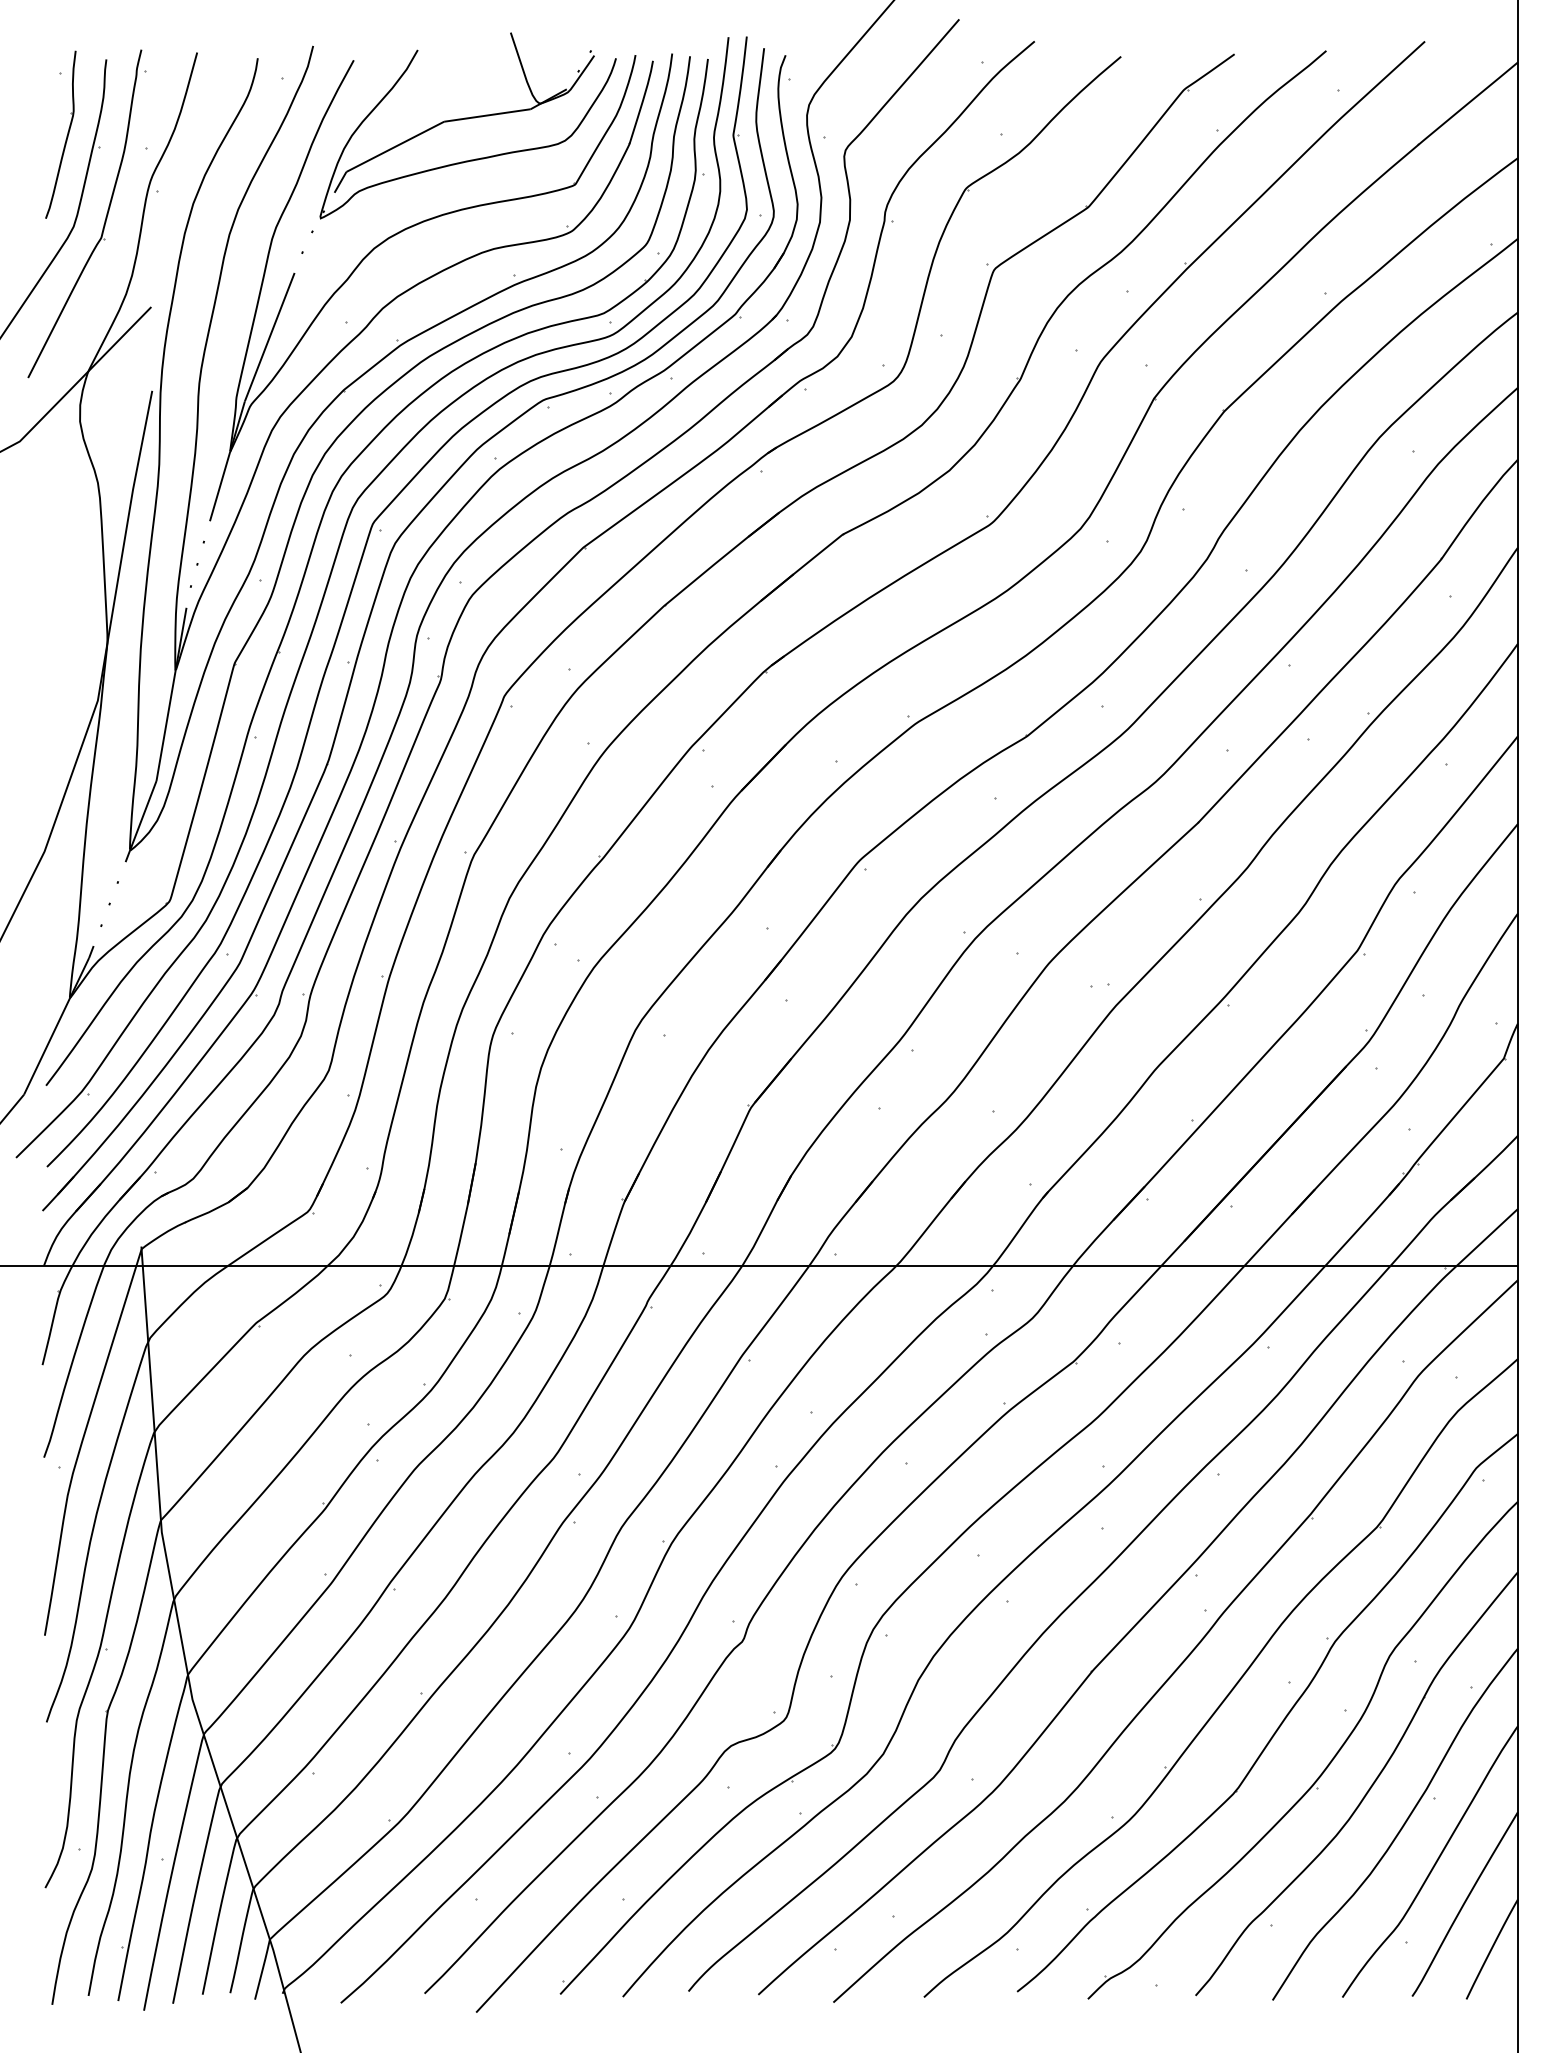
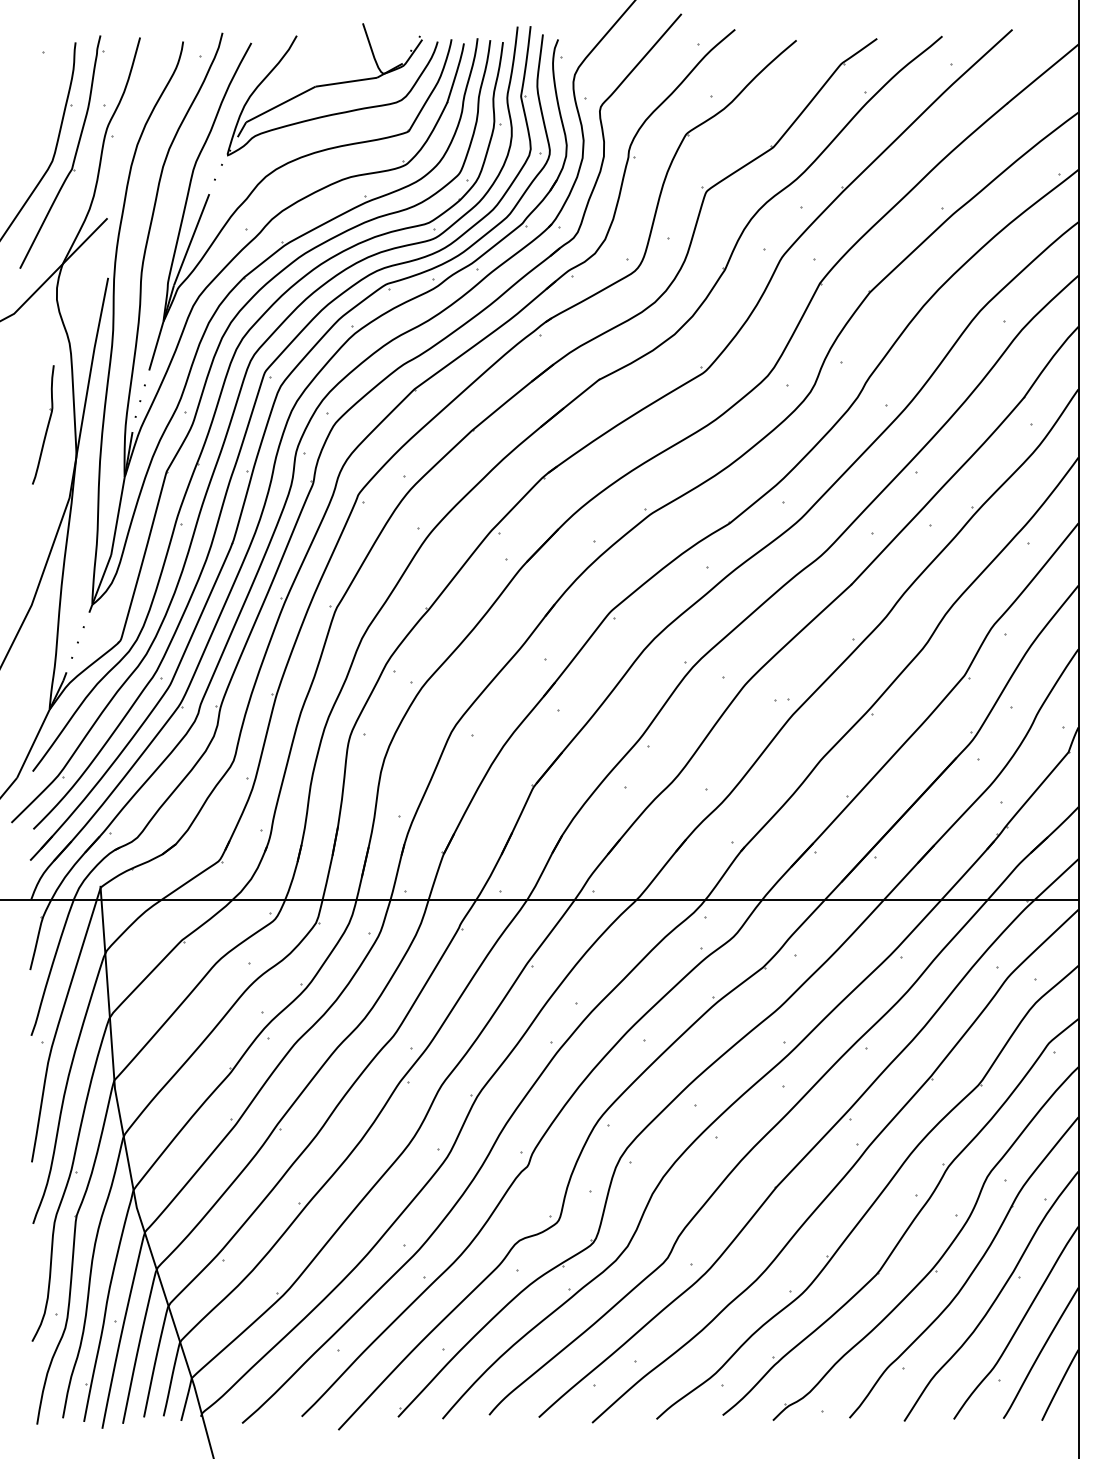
part: (66, 135) -> (47, 425), moved

